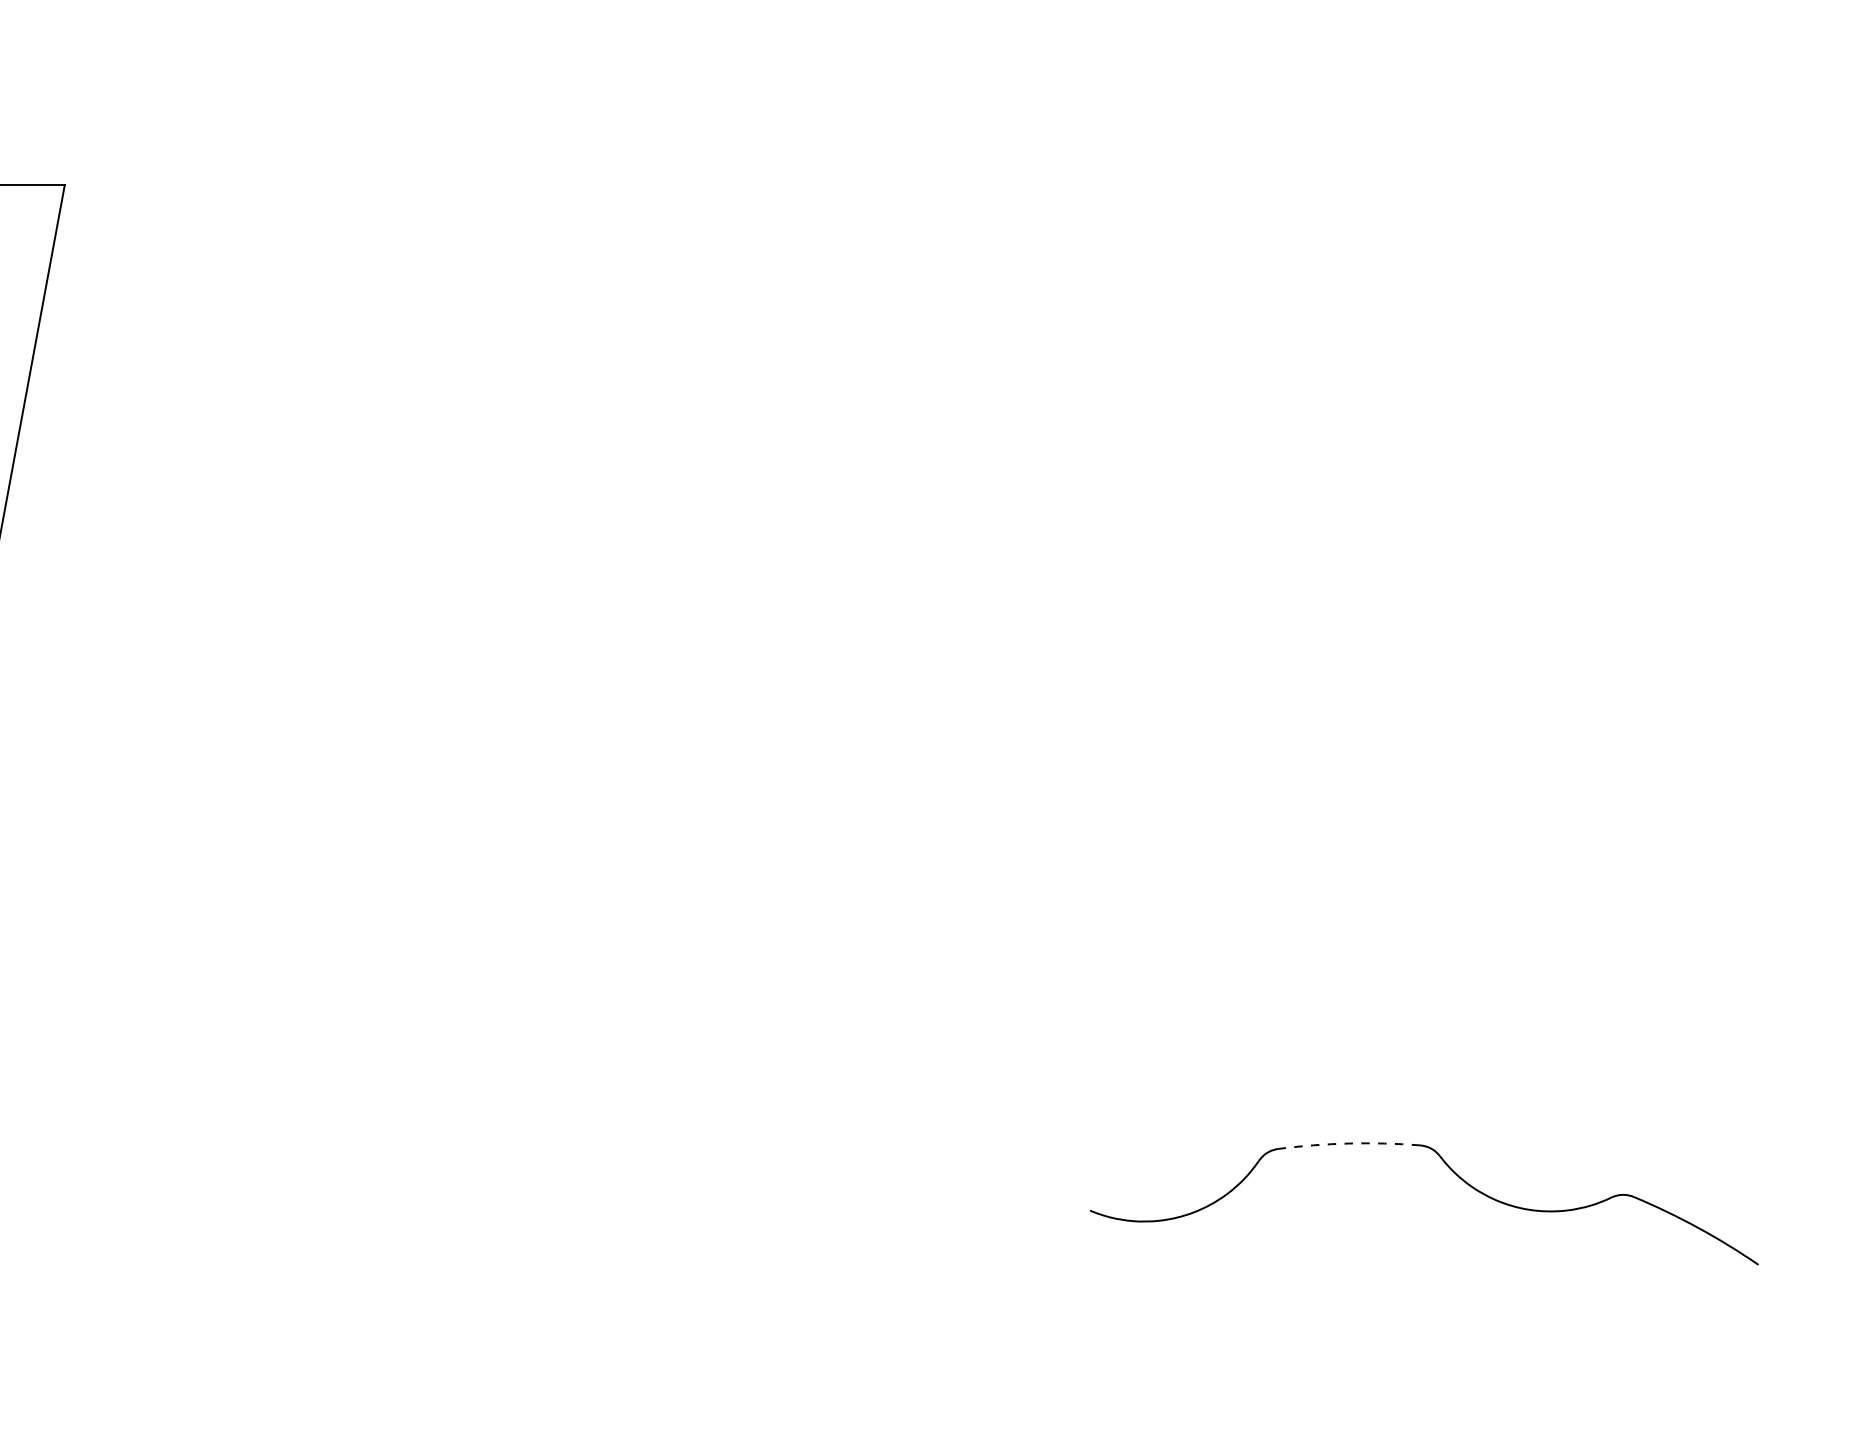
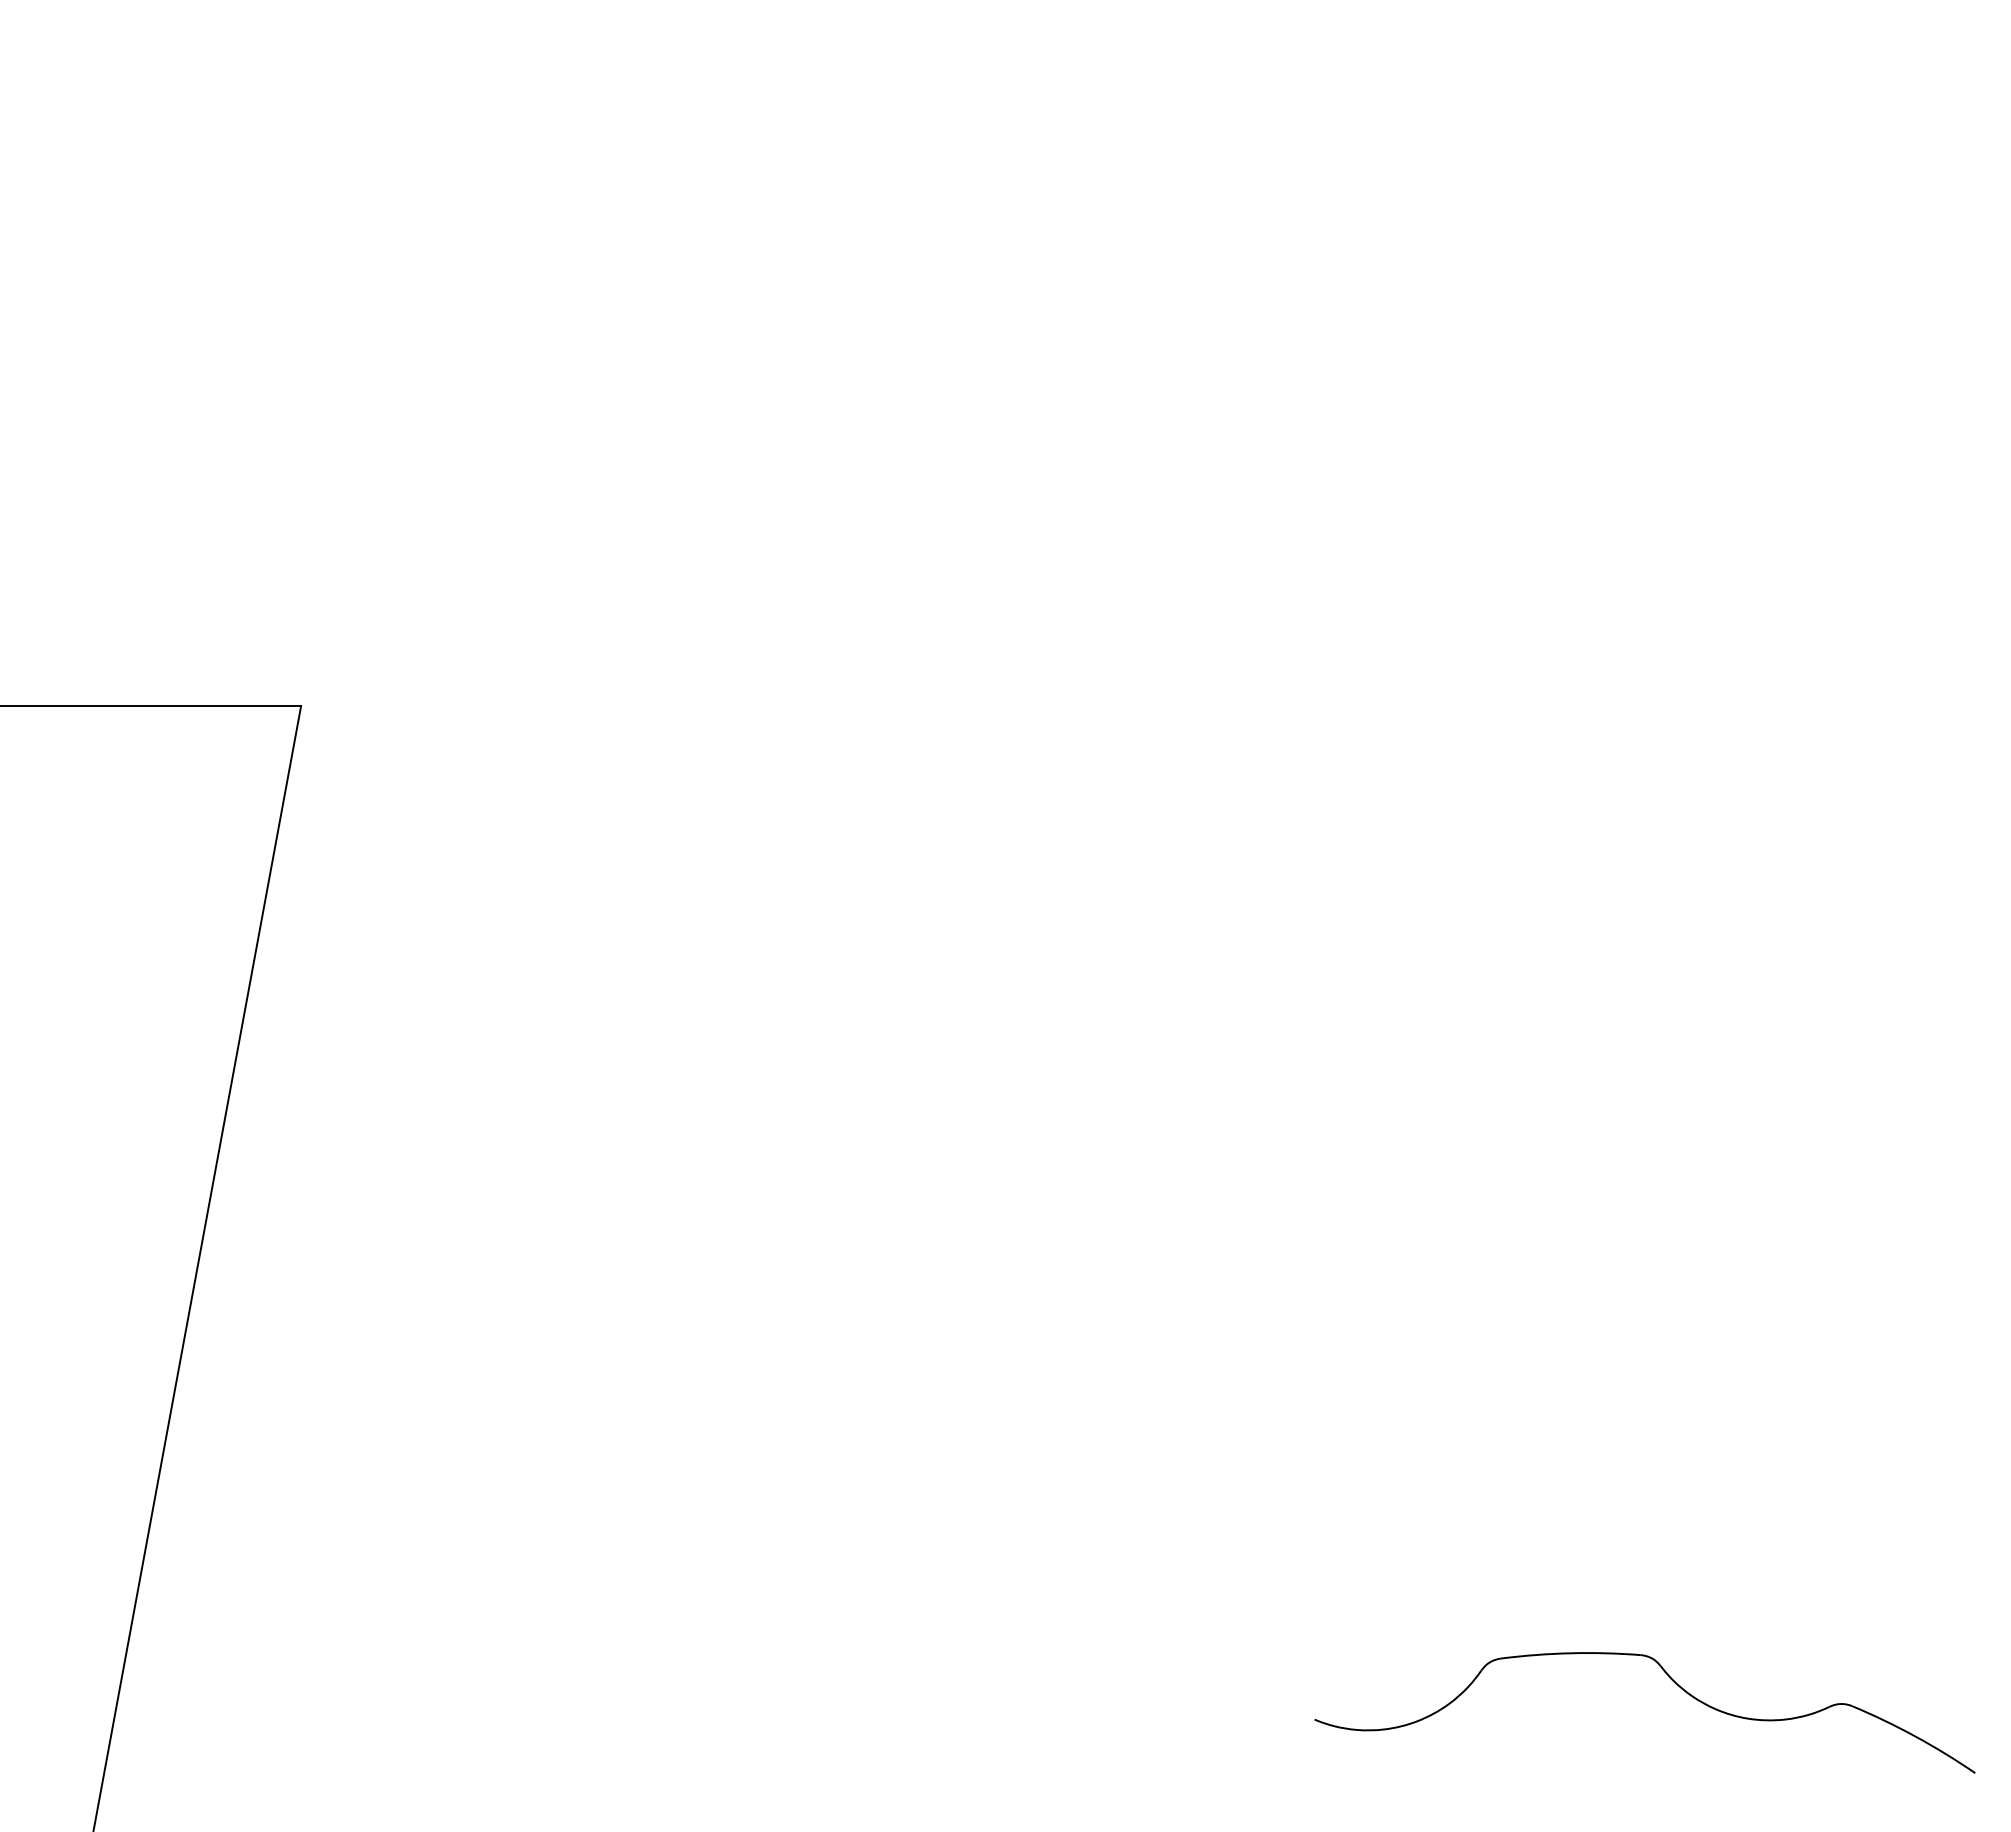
arc: (1349, 1143) -> (1570, 1653), dashed -> solid

